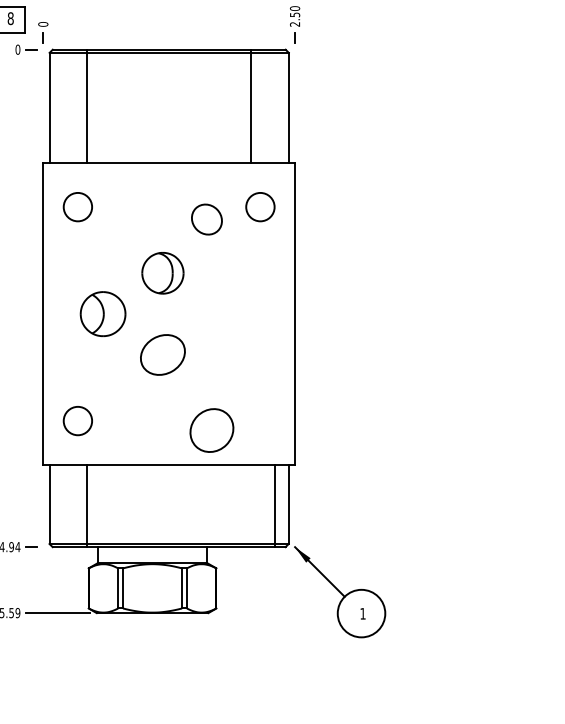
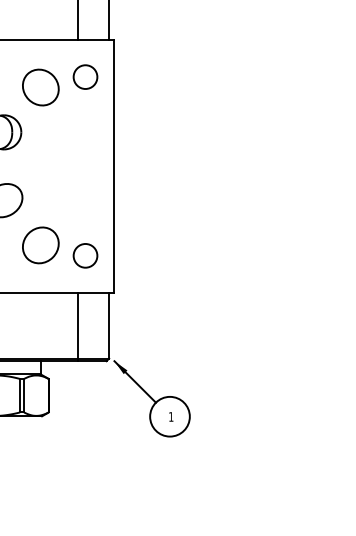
part: (206, 219) -> (40, 87), size x1.43
circle: (260, 421) -> (85, 256), added
part: (211, 430) -> (40, 245), moved
line: (274, 506) -> (77, 327), moved

